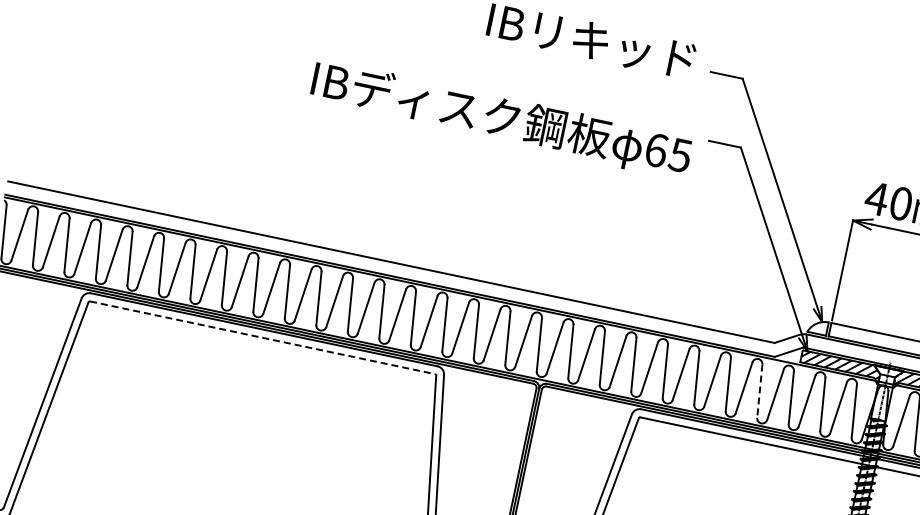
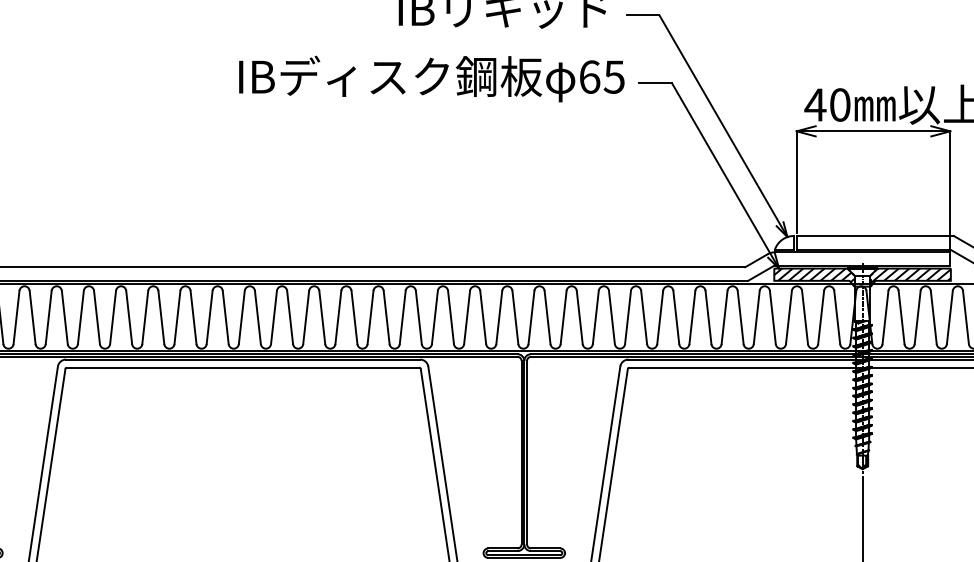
text: (501, 119) -> (431, 78), moved
line: (263, 337) -> (243, 367), dashed -> solid
line: (759, 391) -> (740, 317), dashed -> solid

